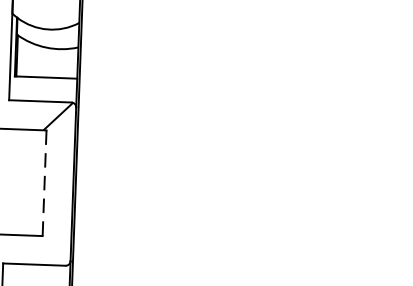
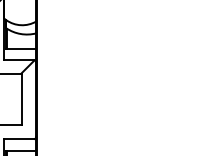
line: (44, 182) -> (22, 99), dashed -> solid

